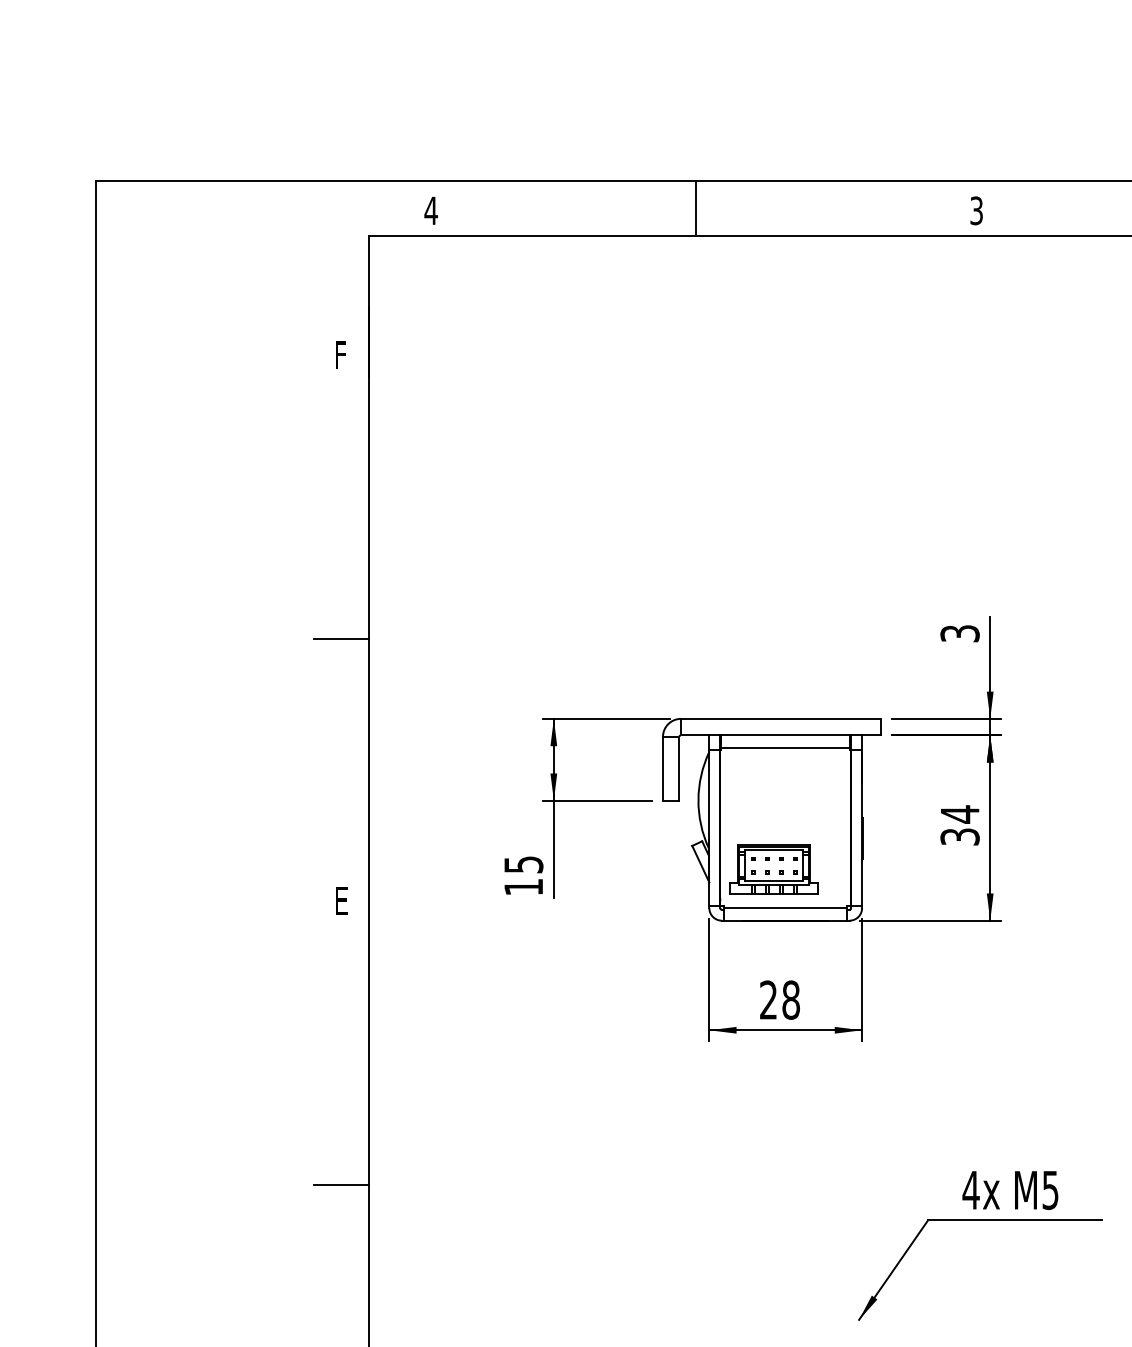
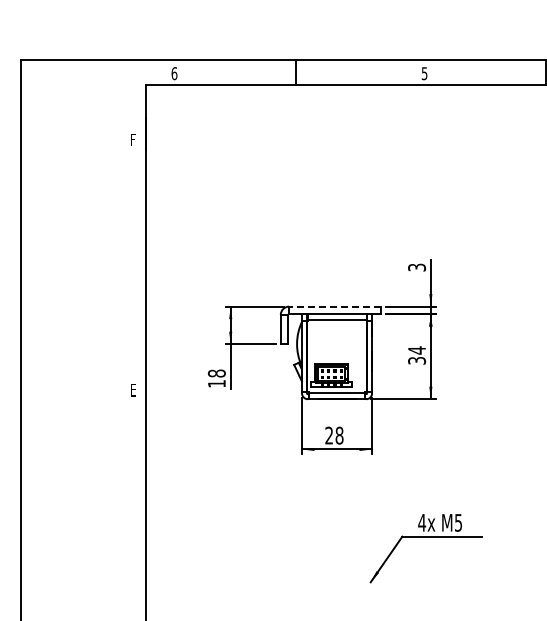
text: (431, 210) -> (174, 73), 4 -> 6
text: (976, 210) -> (424, 73), 3 -> 5
line: (339, 640) -> (132, 270), removed
line: (780, 718) -> (334, 306), solid -> dashed
text: (522, 864) -> (216, 373), 15 -> 18
line: (339, 1185) -> (132, 520), removed

